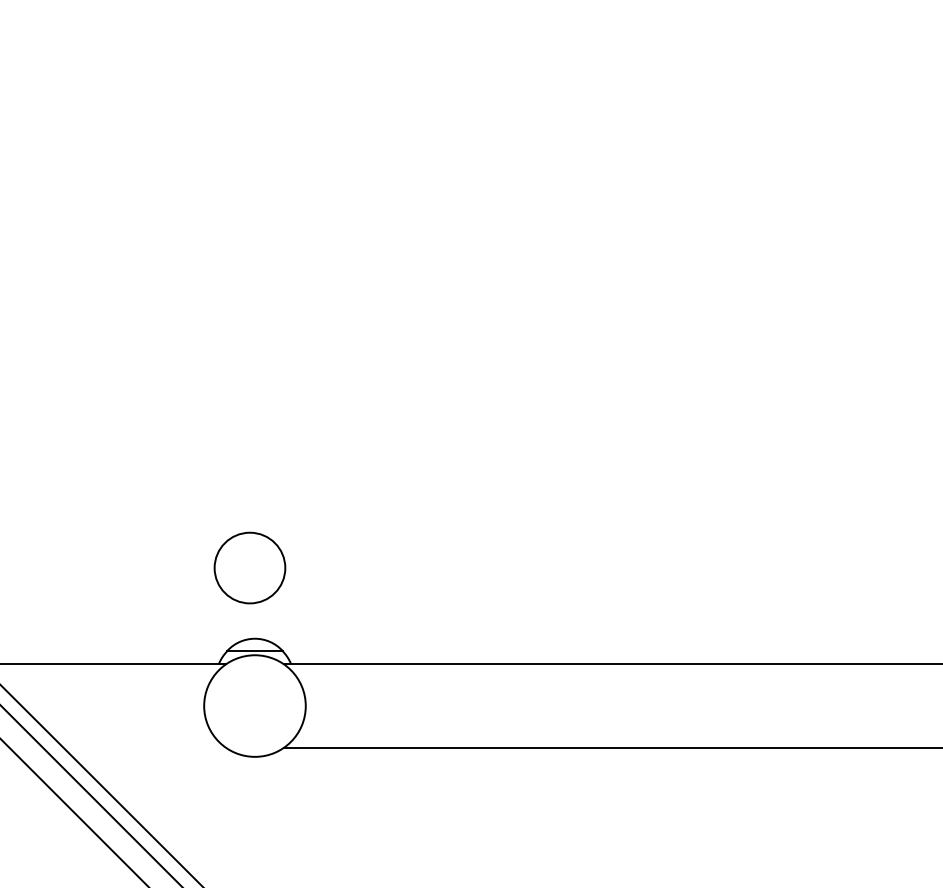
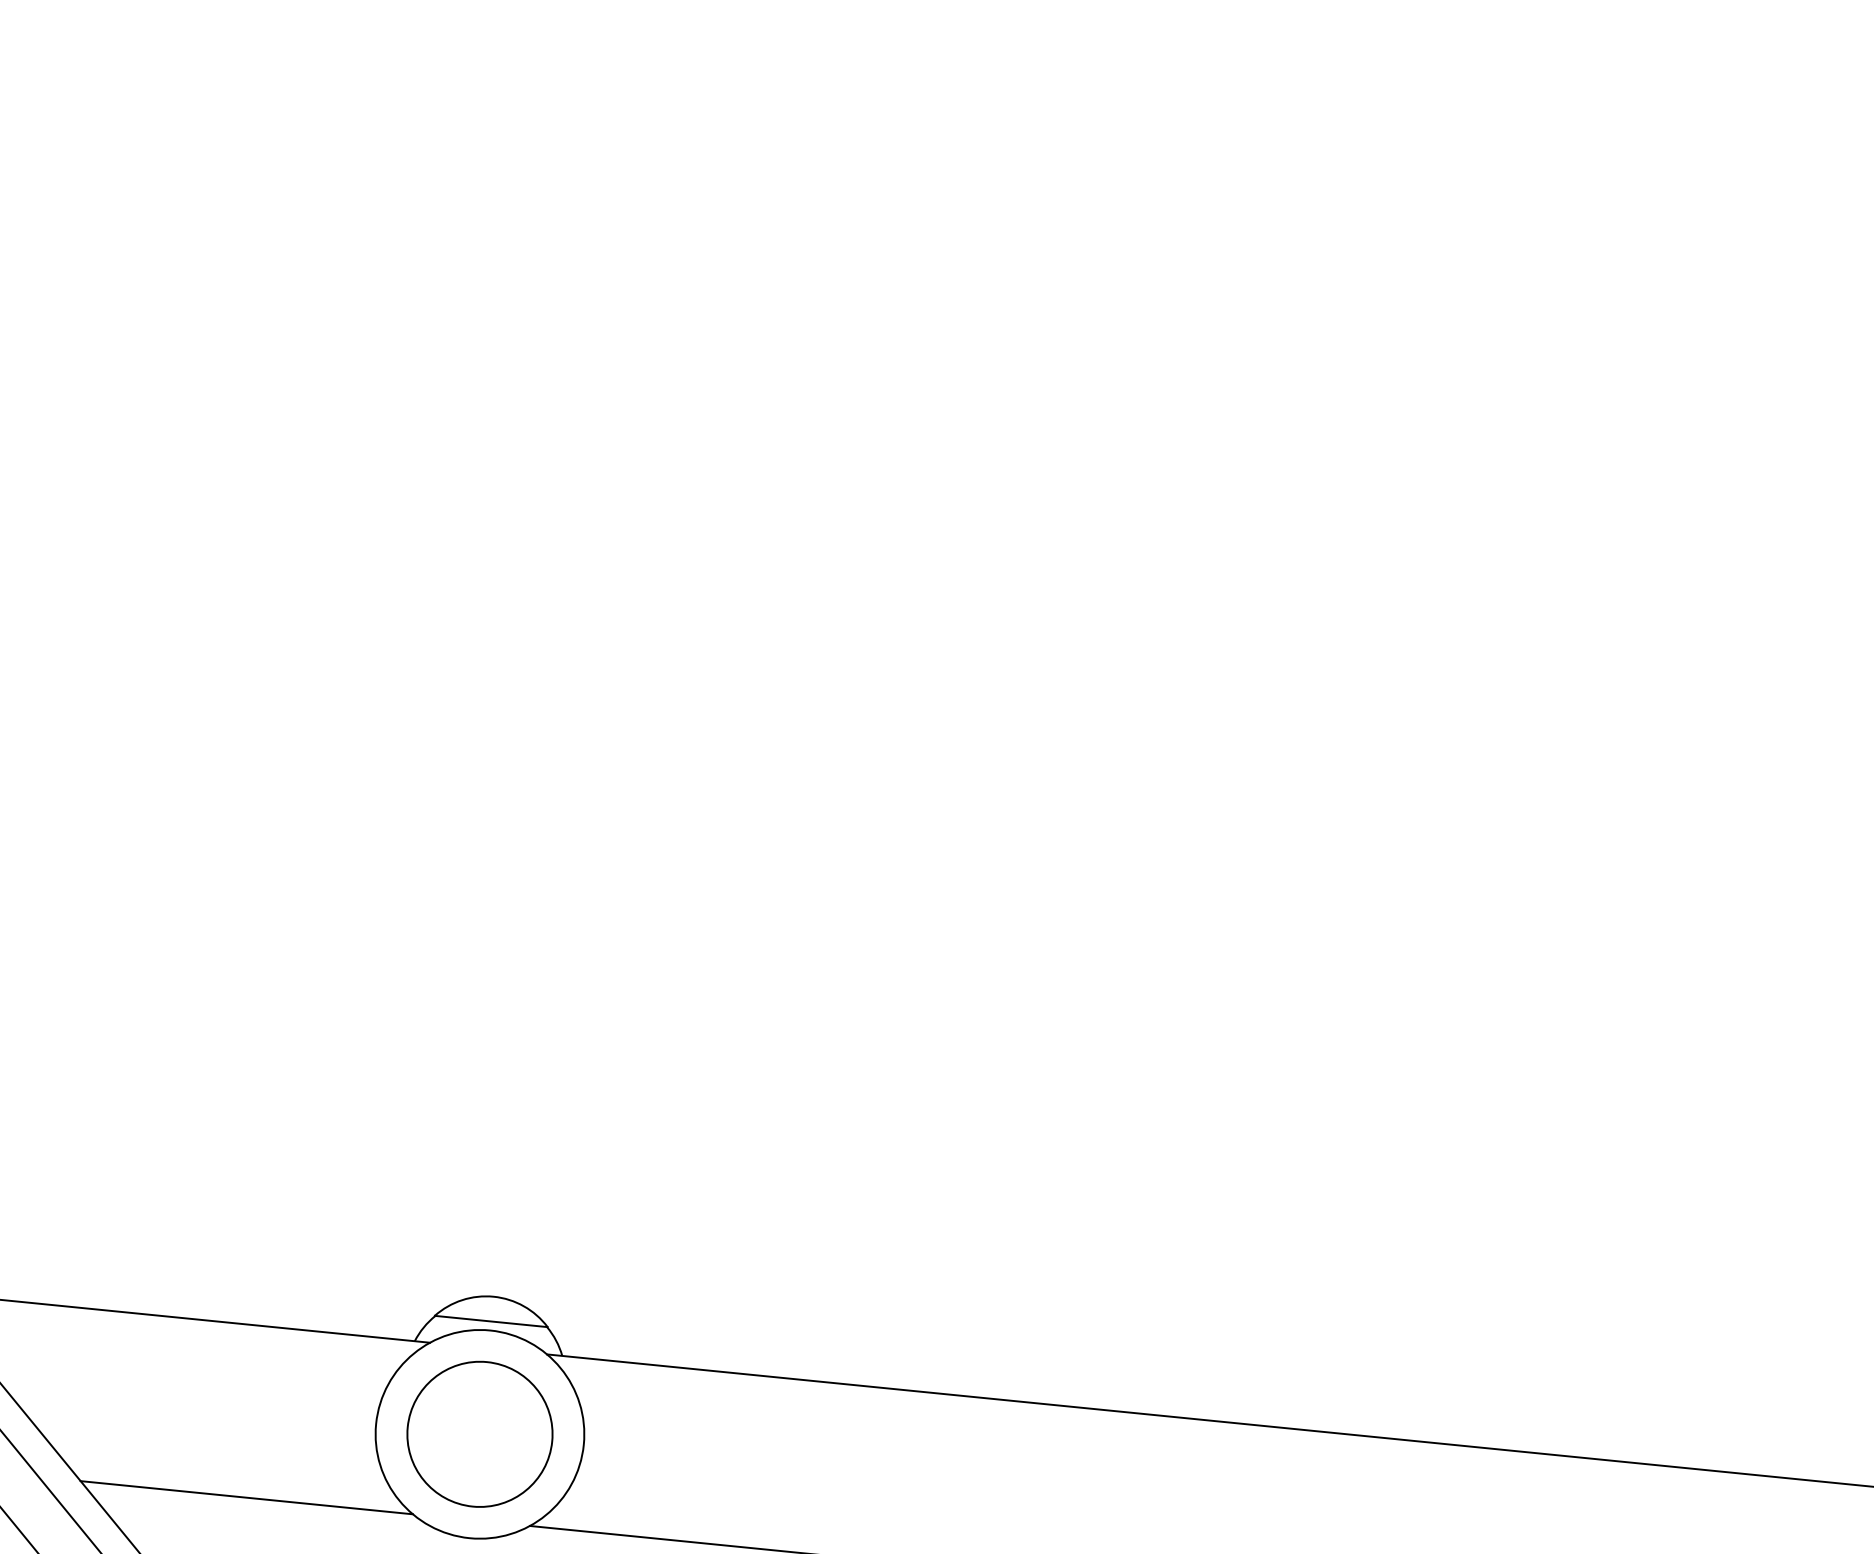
circle: (249, 567) -> (479, 1433), moved
line: (144, 748) -> (245, 1498), added

